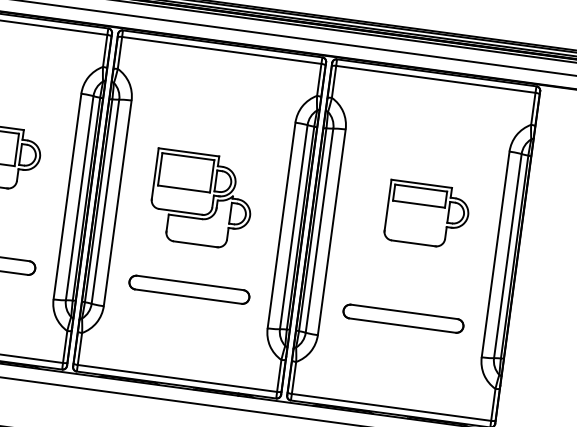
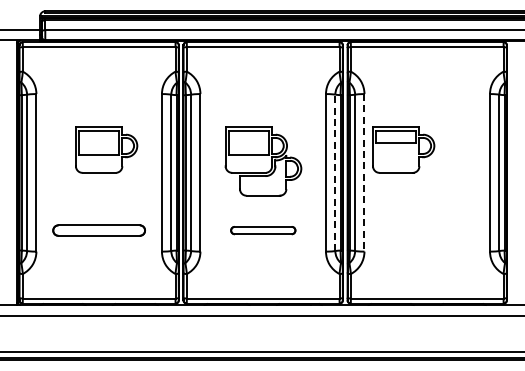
part: (427, 214) -> (403, 149), moved
line: (294, 226) -> (335, 172), solid -> dashed
line: (331, 231) -> (364, 172), solid -> dashed
part: (189, 289) -> (263, 230), size x0.7
part: (403, 318) -> (427, 230), removed

